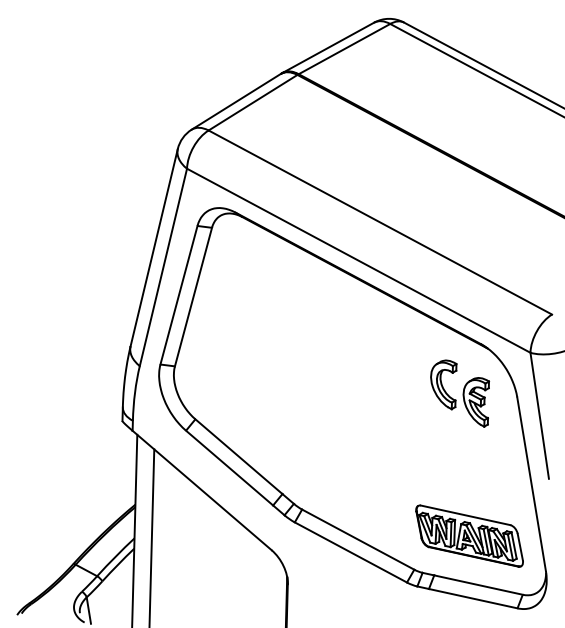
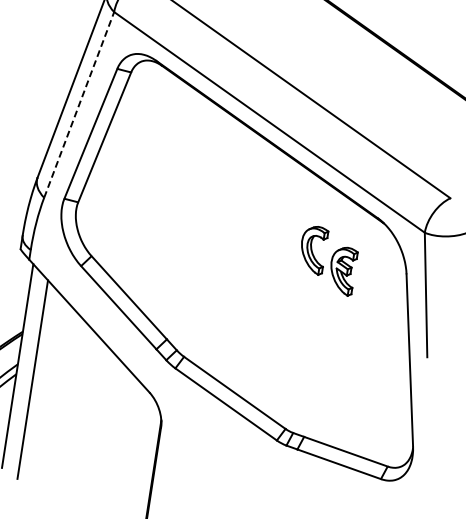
line: (163, 266) -> (79, 104), solid -> dashed
part: (460, 393) -> (328, 260), moved
part: (469, 535) -> (343, 402), removed

